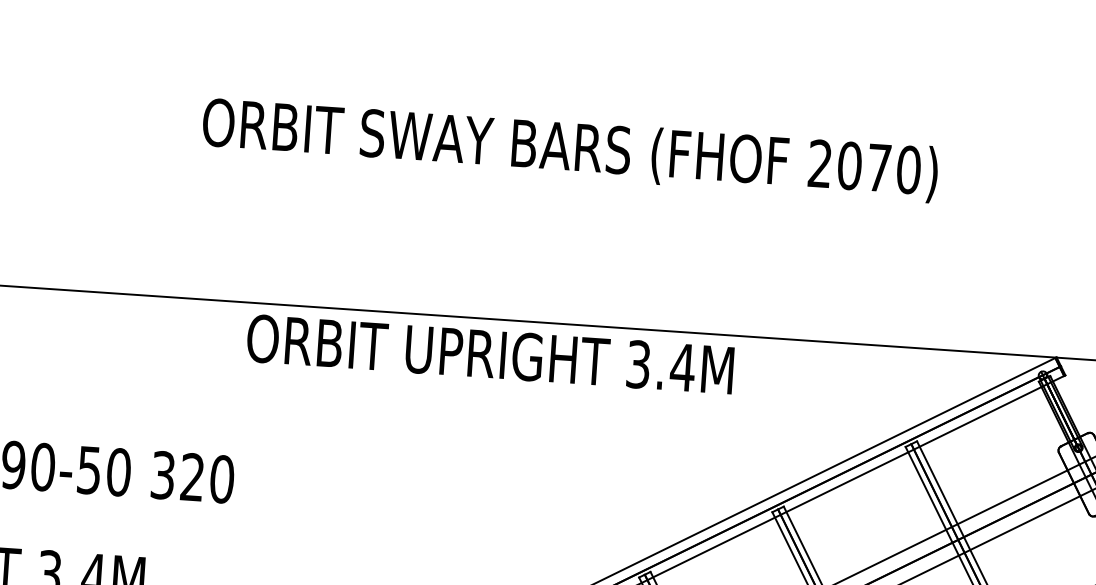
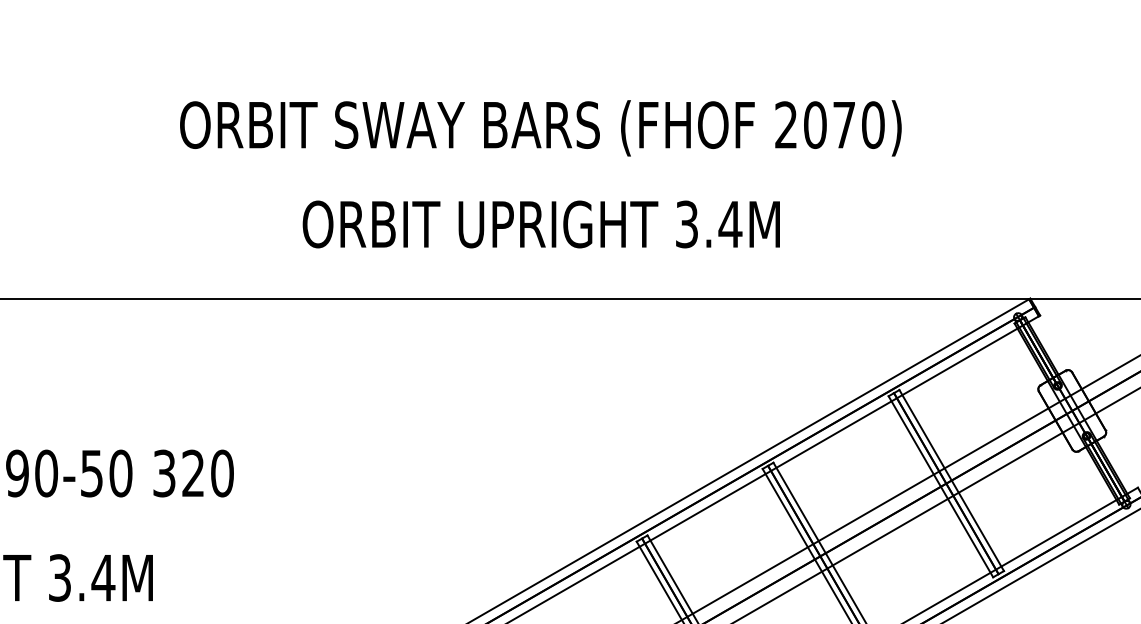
text: (489, 354) -> (540, 224), moved

